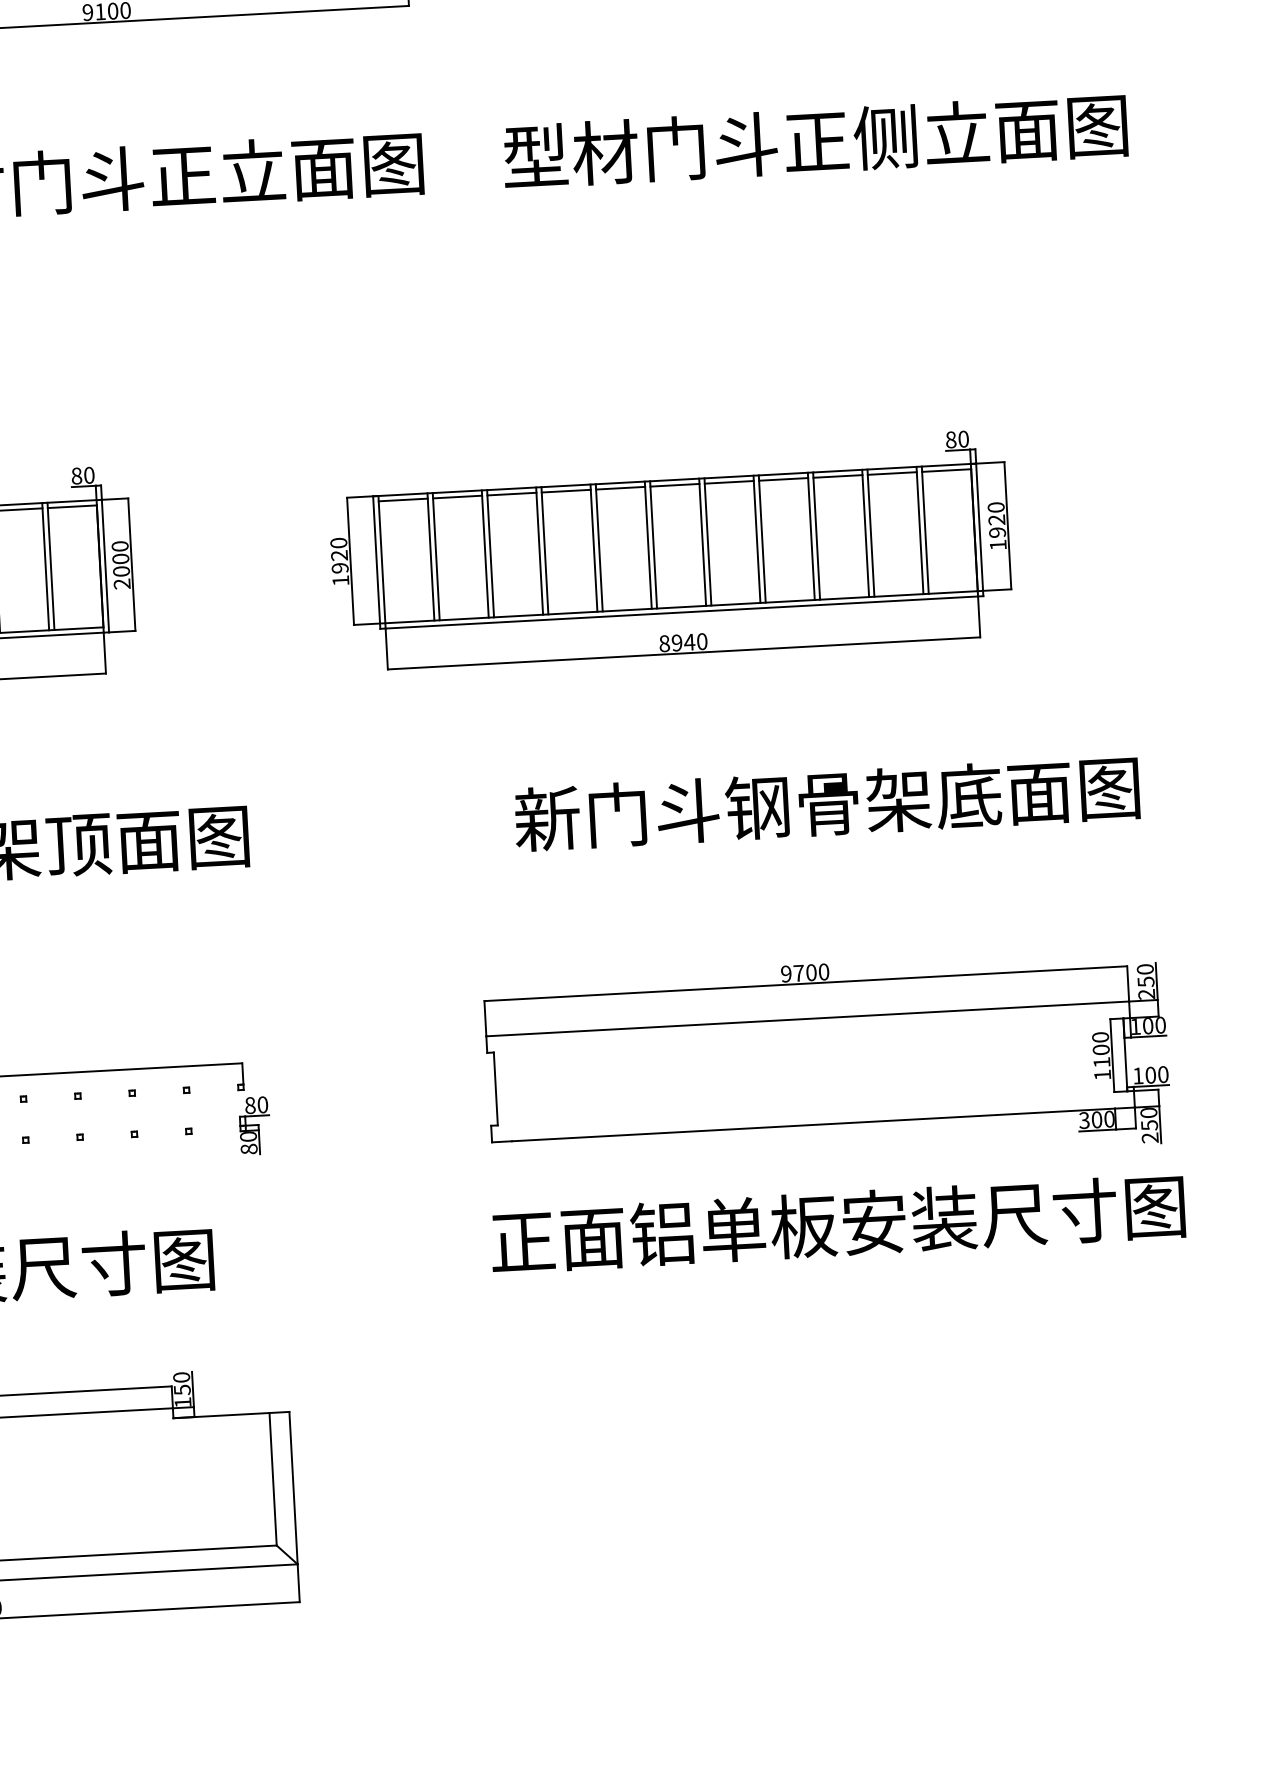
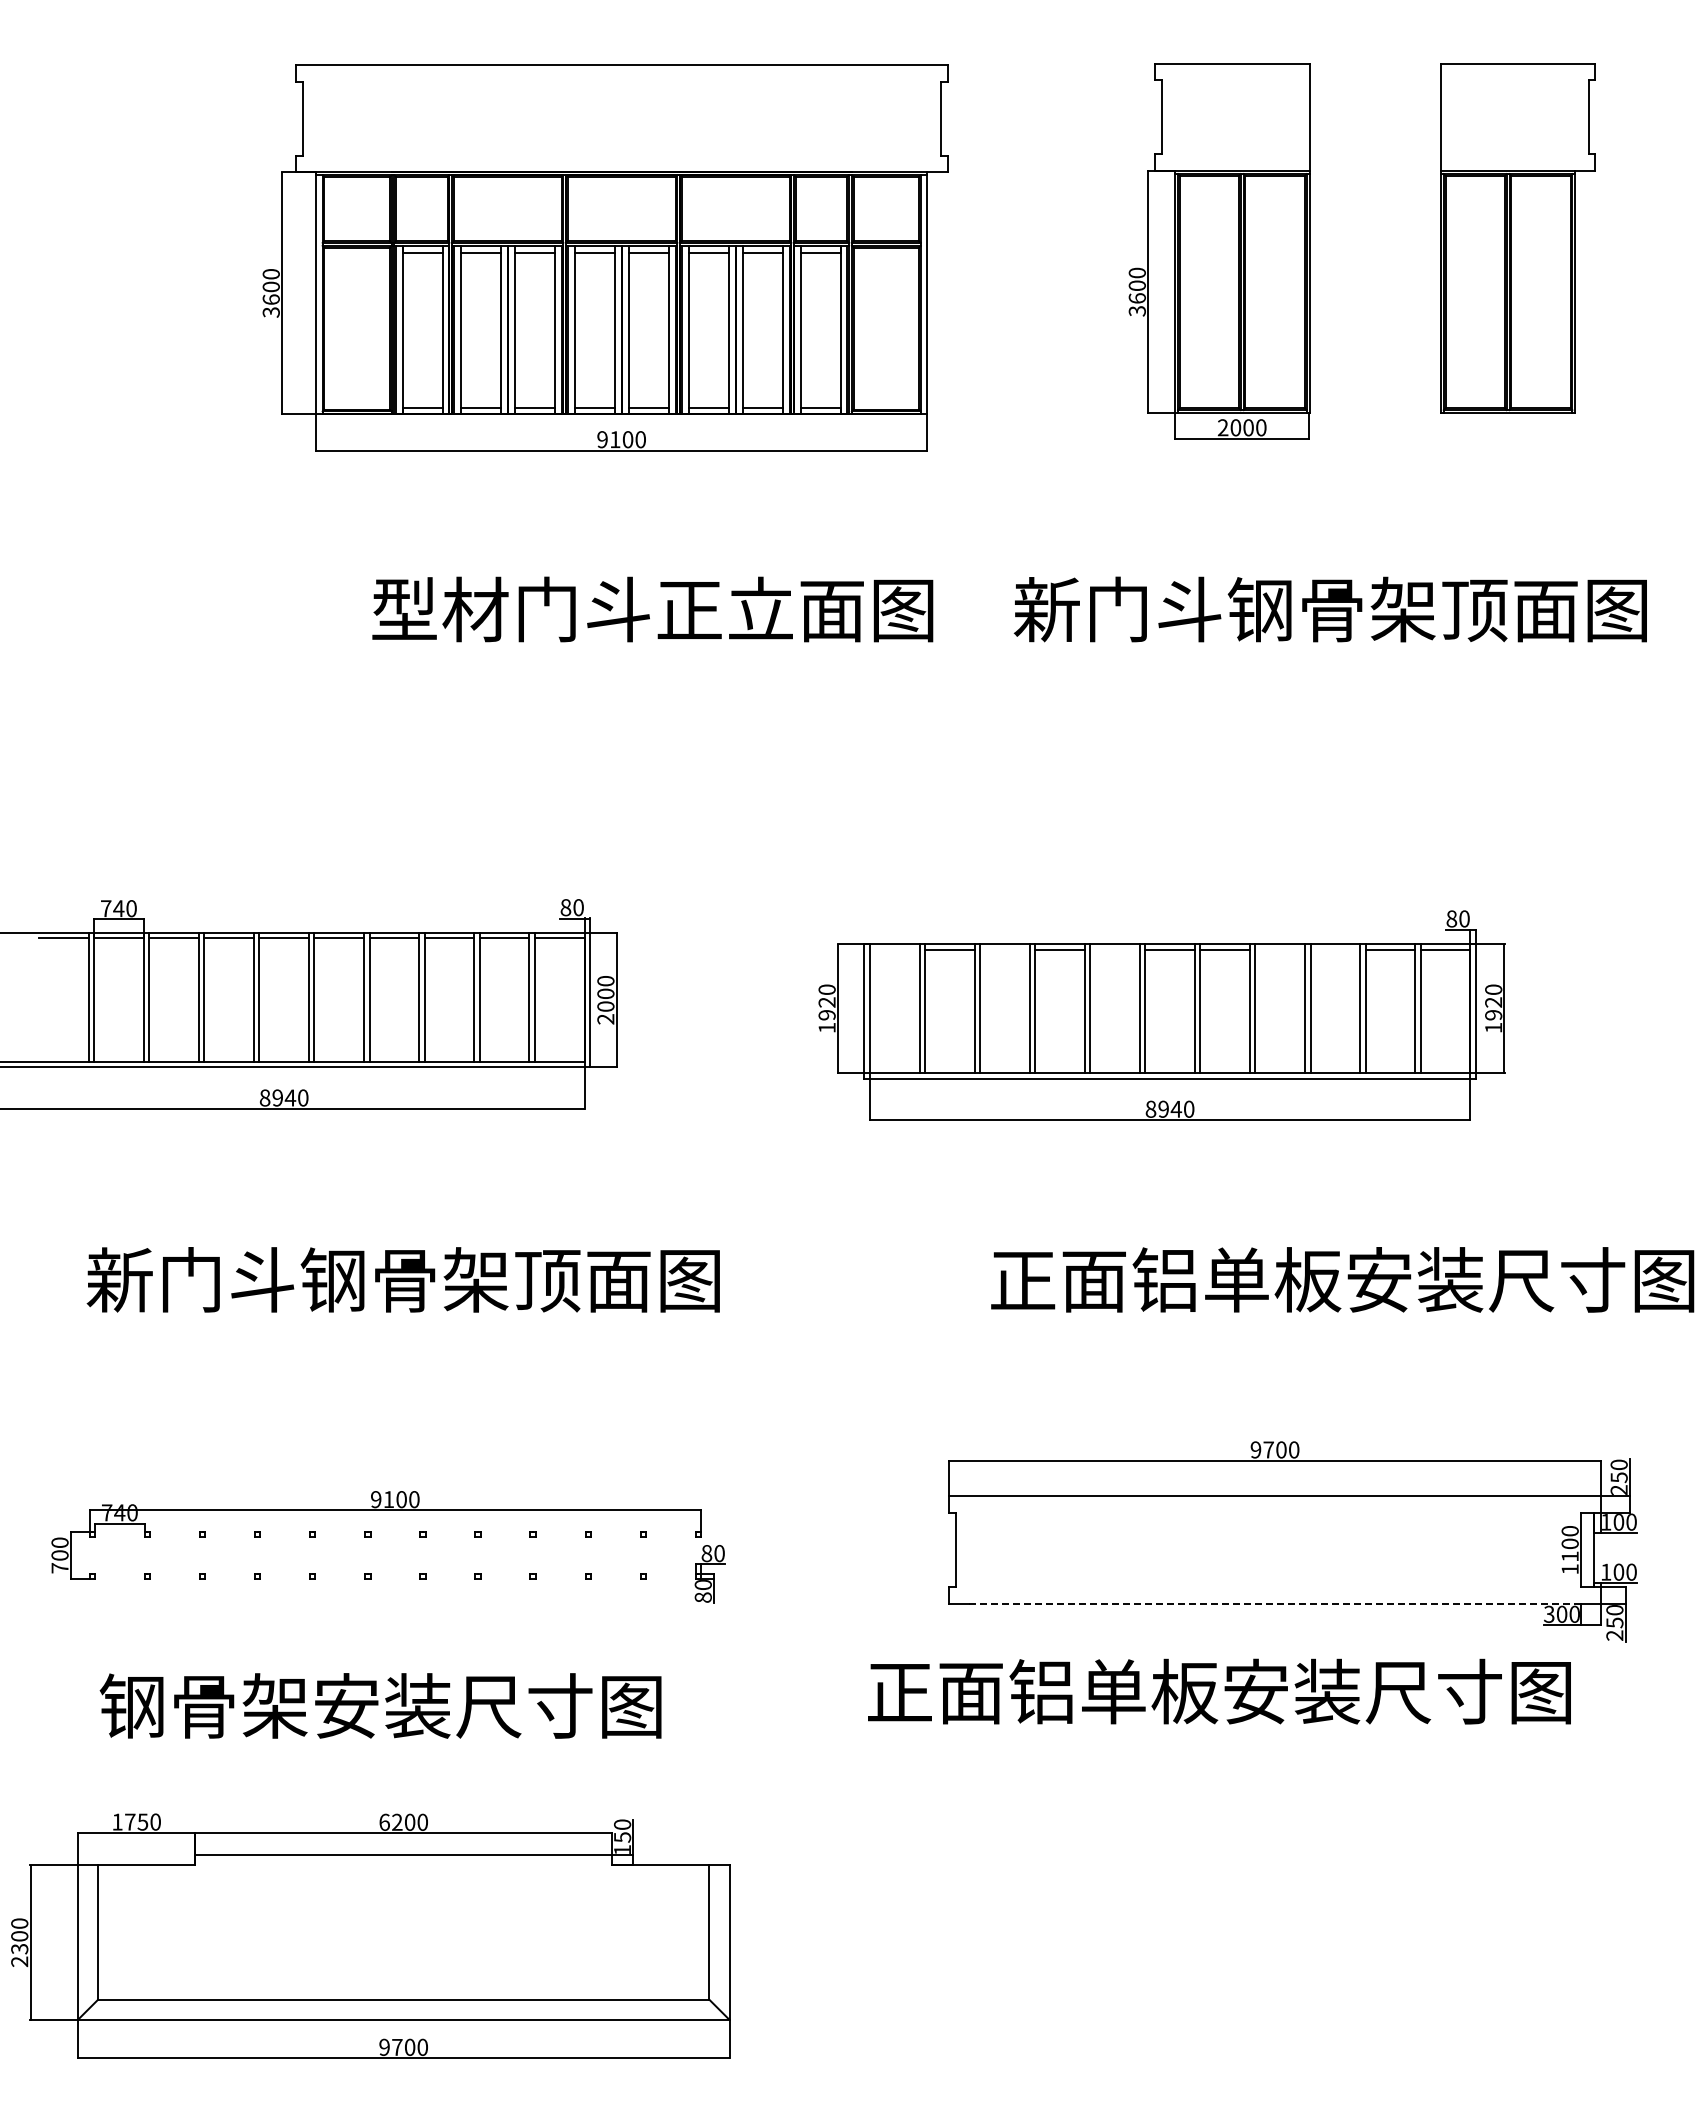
text: (745, 144) -> (1260, 609), 型材门斗正侧立面图 -> 新门斗钢骨架顶面图
line: (838, 476) -> (1335, 949), removed
line: (783, 479) -> (1280, 949), removed
line: (620, 488) -> (1114, 949), removed
line: (511, 493) -> (1004, 949), removed
line: (403, 499) -> (894, 949), removed
text: (861, 801) -> (1341, 1279), 新门斗钢骨架底面图 -> 正面铝单板安装尺寸图
line: (813, 1124) -> (1275, 1603), solid -> dashed
text: (837, 1224) -> (1219, 1691), moved

